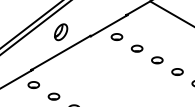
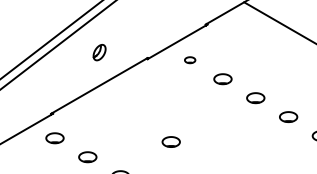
part: (61, 32) -> (99, 52), size x0.6
part: (116, 36) -> (189, 59), size x0.6
part: (105, 87) -> (171, 142), added

